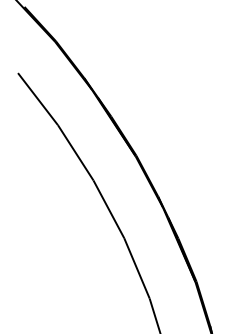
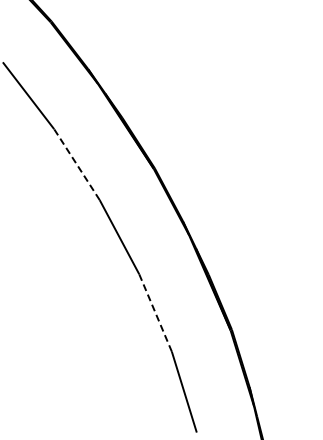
line: (75, 152) -> (76, 164), solid -> dashed
line: (136, 268) -> (155, 312), solid -> dashed

